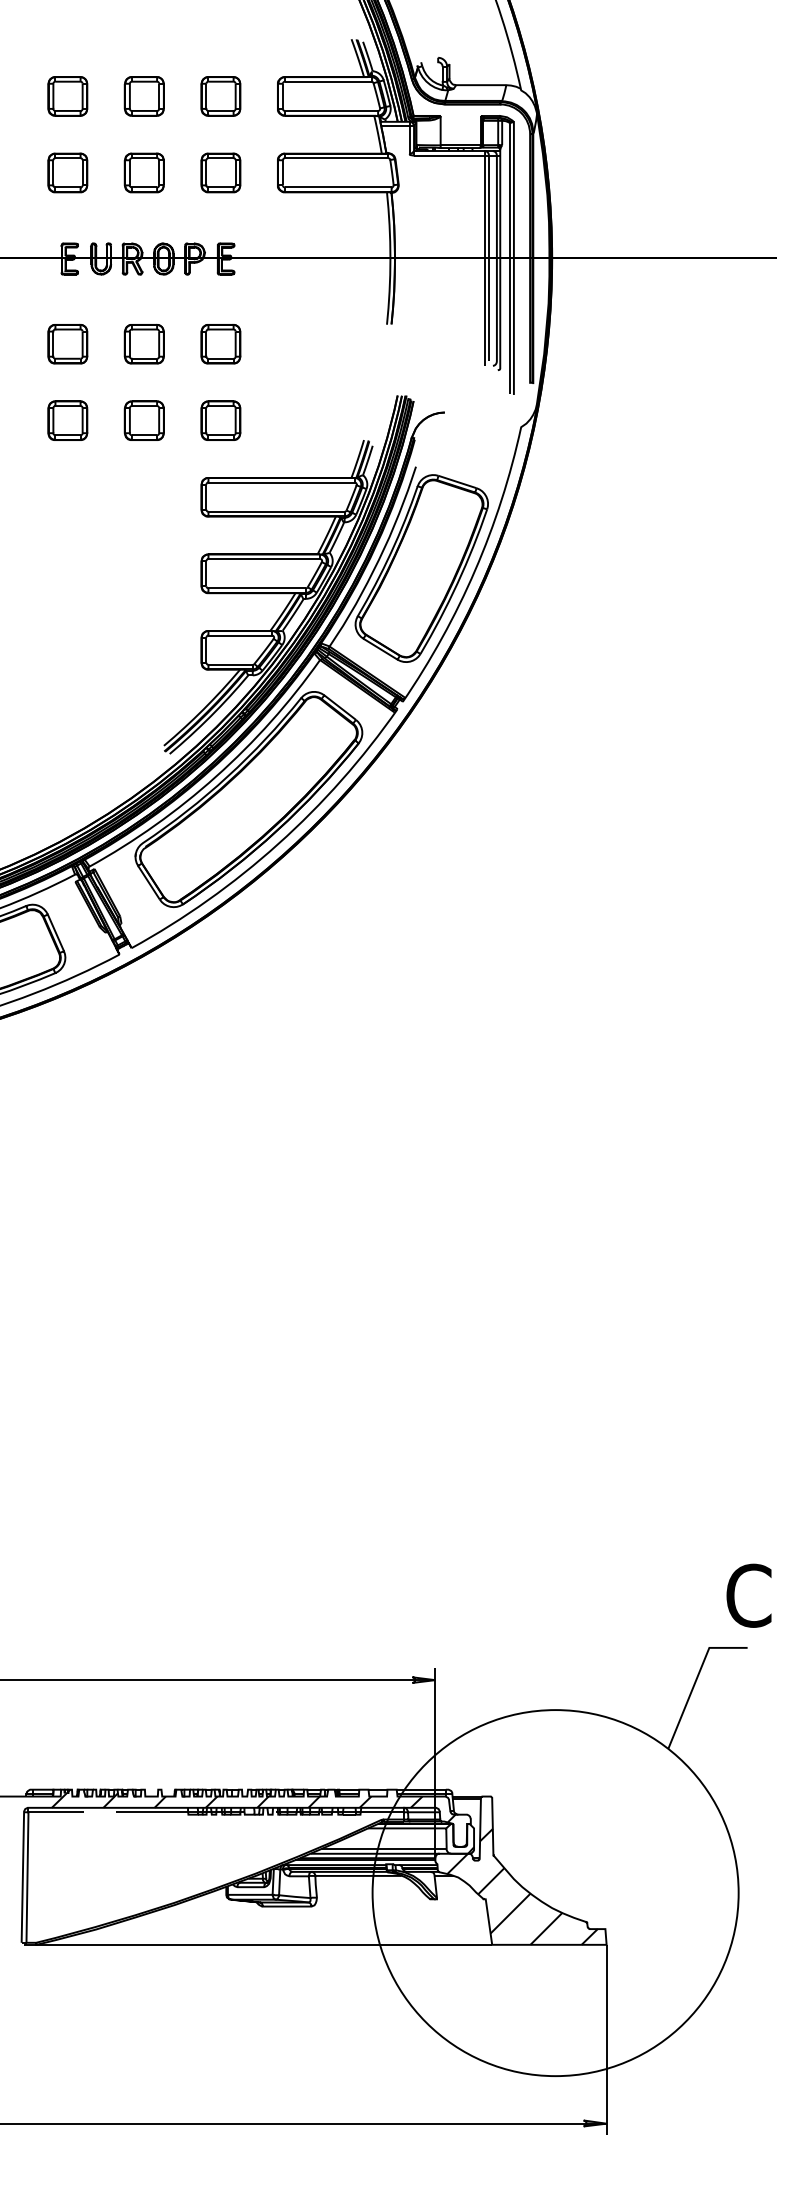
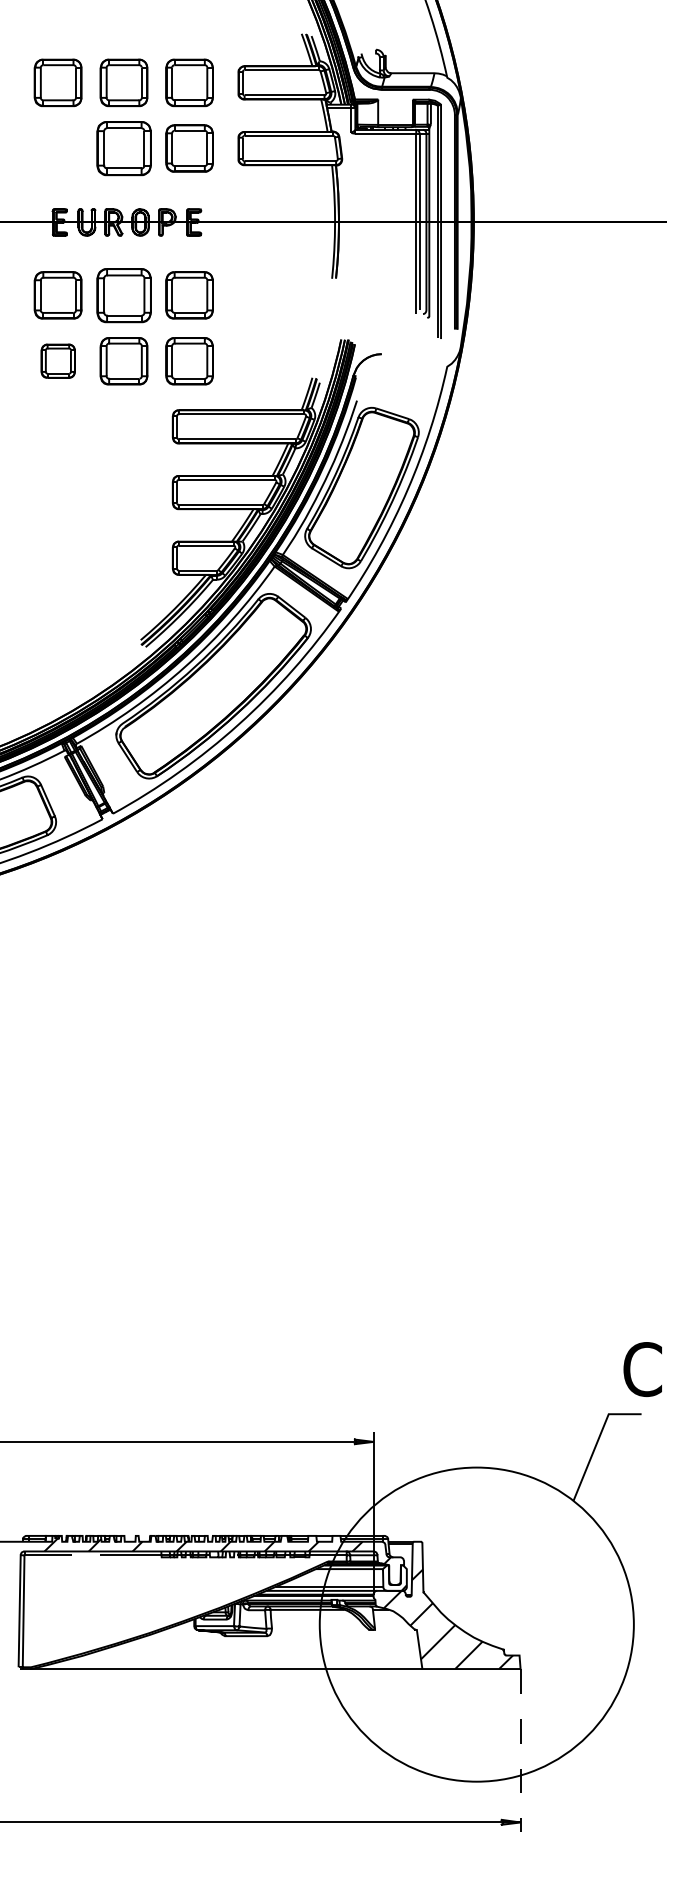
part: (67, 96) -> (57, 82), size x1.4
part: (143, 96) -> (123, 82), size x1.4
part: (220, 96) -> (189, 82), size x1.4
part: (67, 172) -> (57, 148), removed
part: (143, 172) -> (123, 148), size x1.6
part: (220, 172) -> (189, 148), size x1.4
part: (143, 343) -> (123, 294), size x1.6
part: (67, 344) -> (57, 295), size x1.4
part: (220, 344) -> (189, 295), size x1.4
part: (143, 420) -> (123, 360), size x1.4
part: (220, 420) -> (189, 360), size x1.4
line: (606, 2040) -> (520, 1751), solid -> dashed

